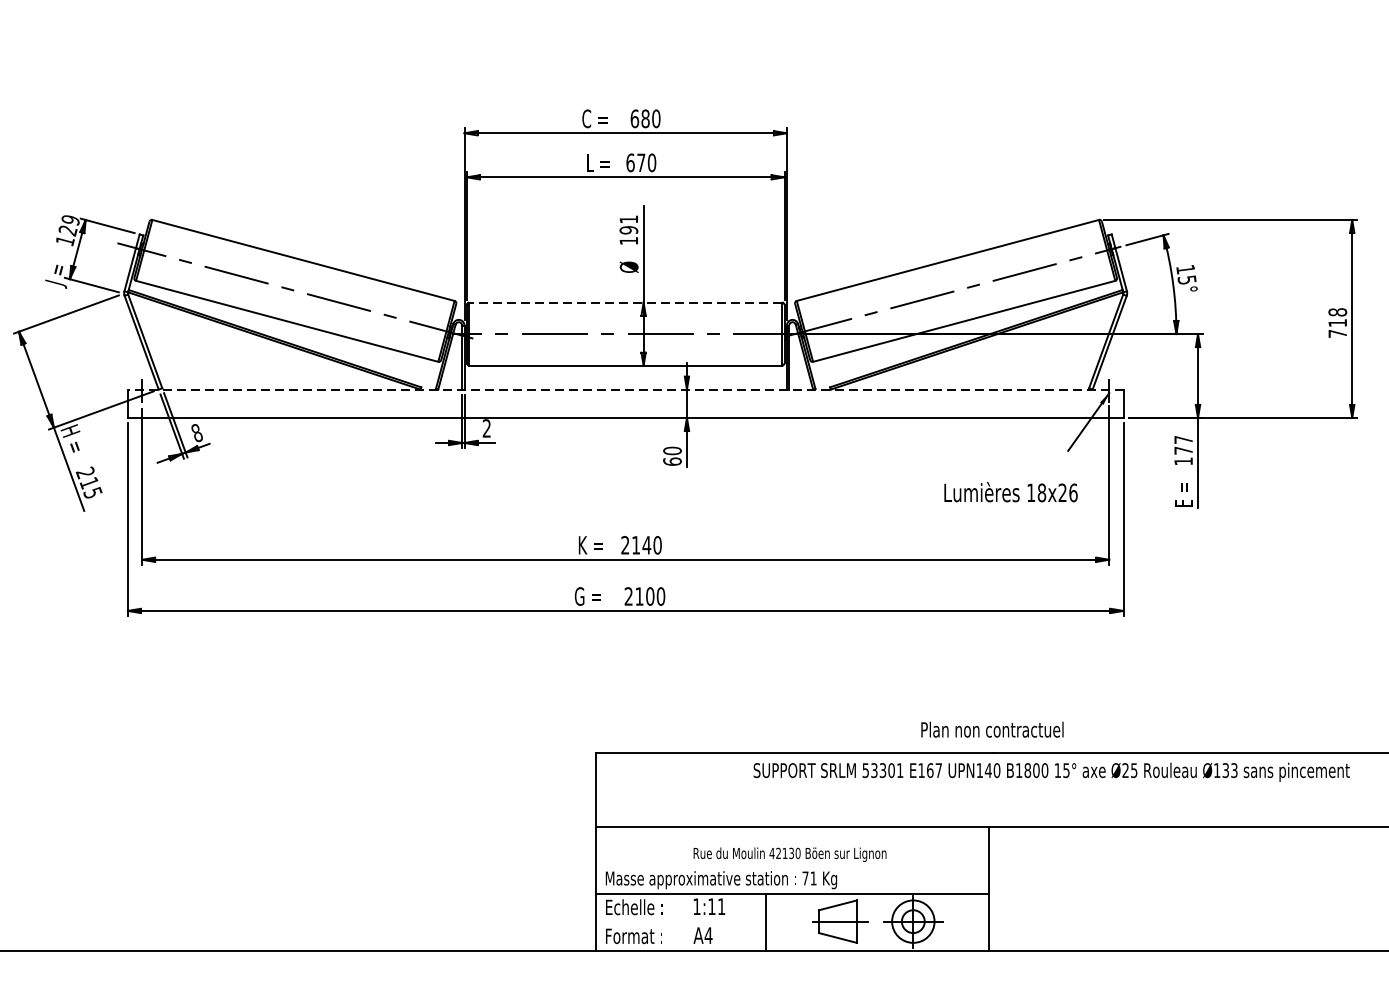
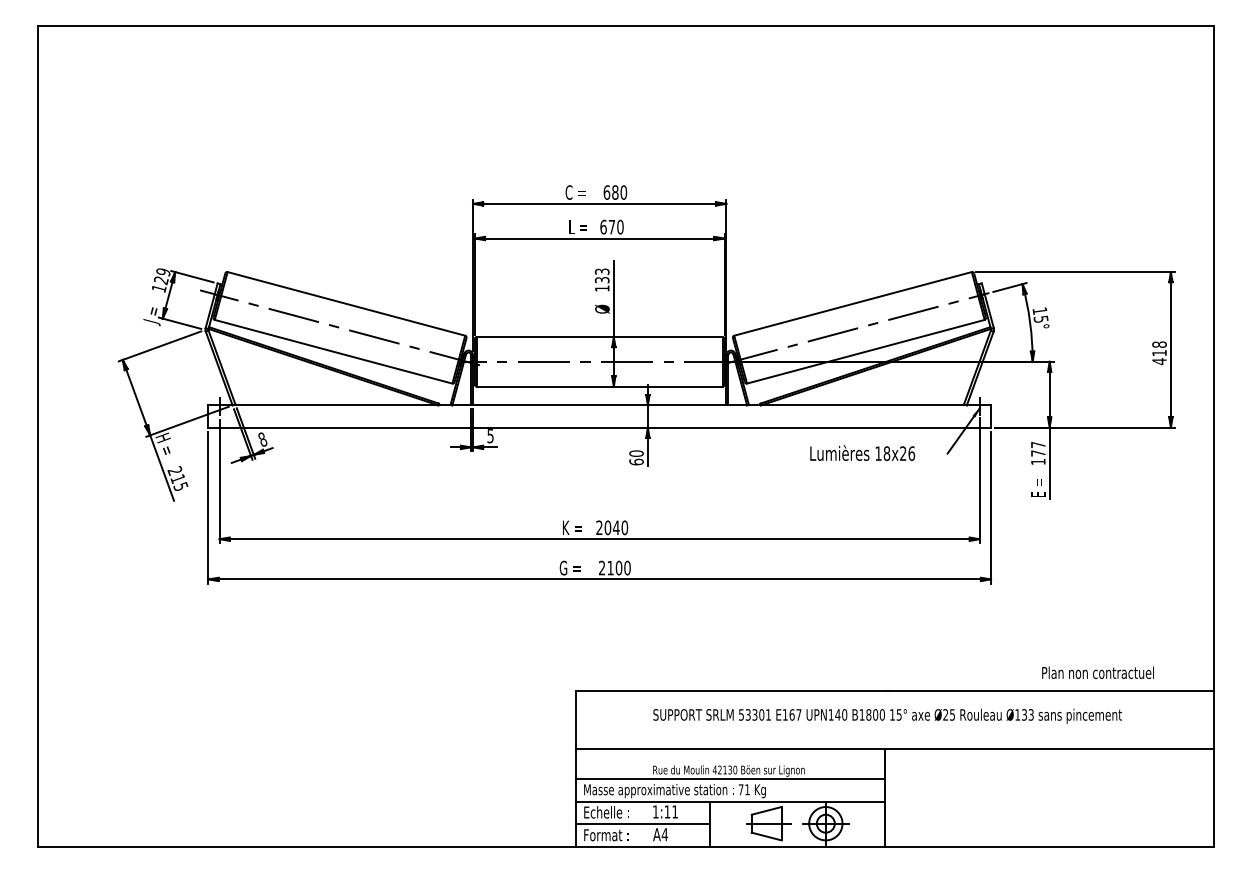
text: (627, 224) -> (601, 275), 191 -> 133
line: (625, 303) -> (599, 337), dashed -> solid
text: (1337, 333) -> (1159, 361), 718 -> 418
line: (625, 389) -> (599, 405), dashed -> solid
text: (486, 429) -> (490, 436), 2 -> 5
text: (1010, 491) -> (862, 452), moved
text: (635, 544) -> (607, 527), 2140 -> 2040
text: (991, 729) -> (1097, 672), moved
text: (1051, 771) -> (887, 715), moved
line: (792, 865) -> (730, 779), added
line: (681, 922) -> (643, 824), added

